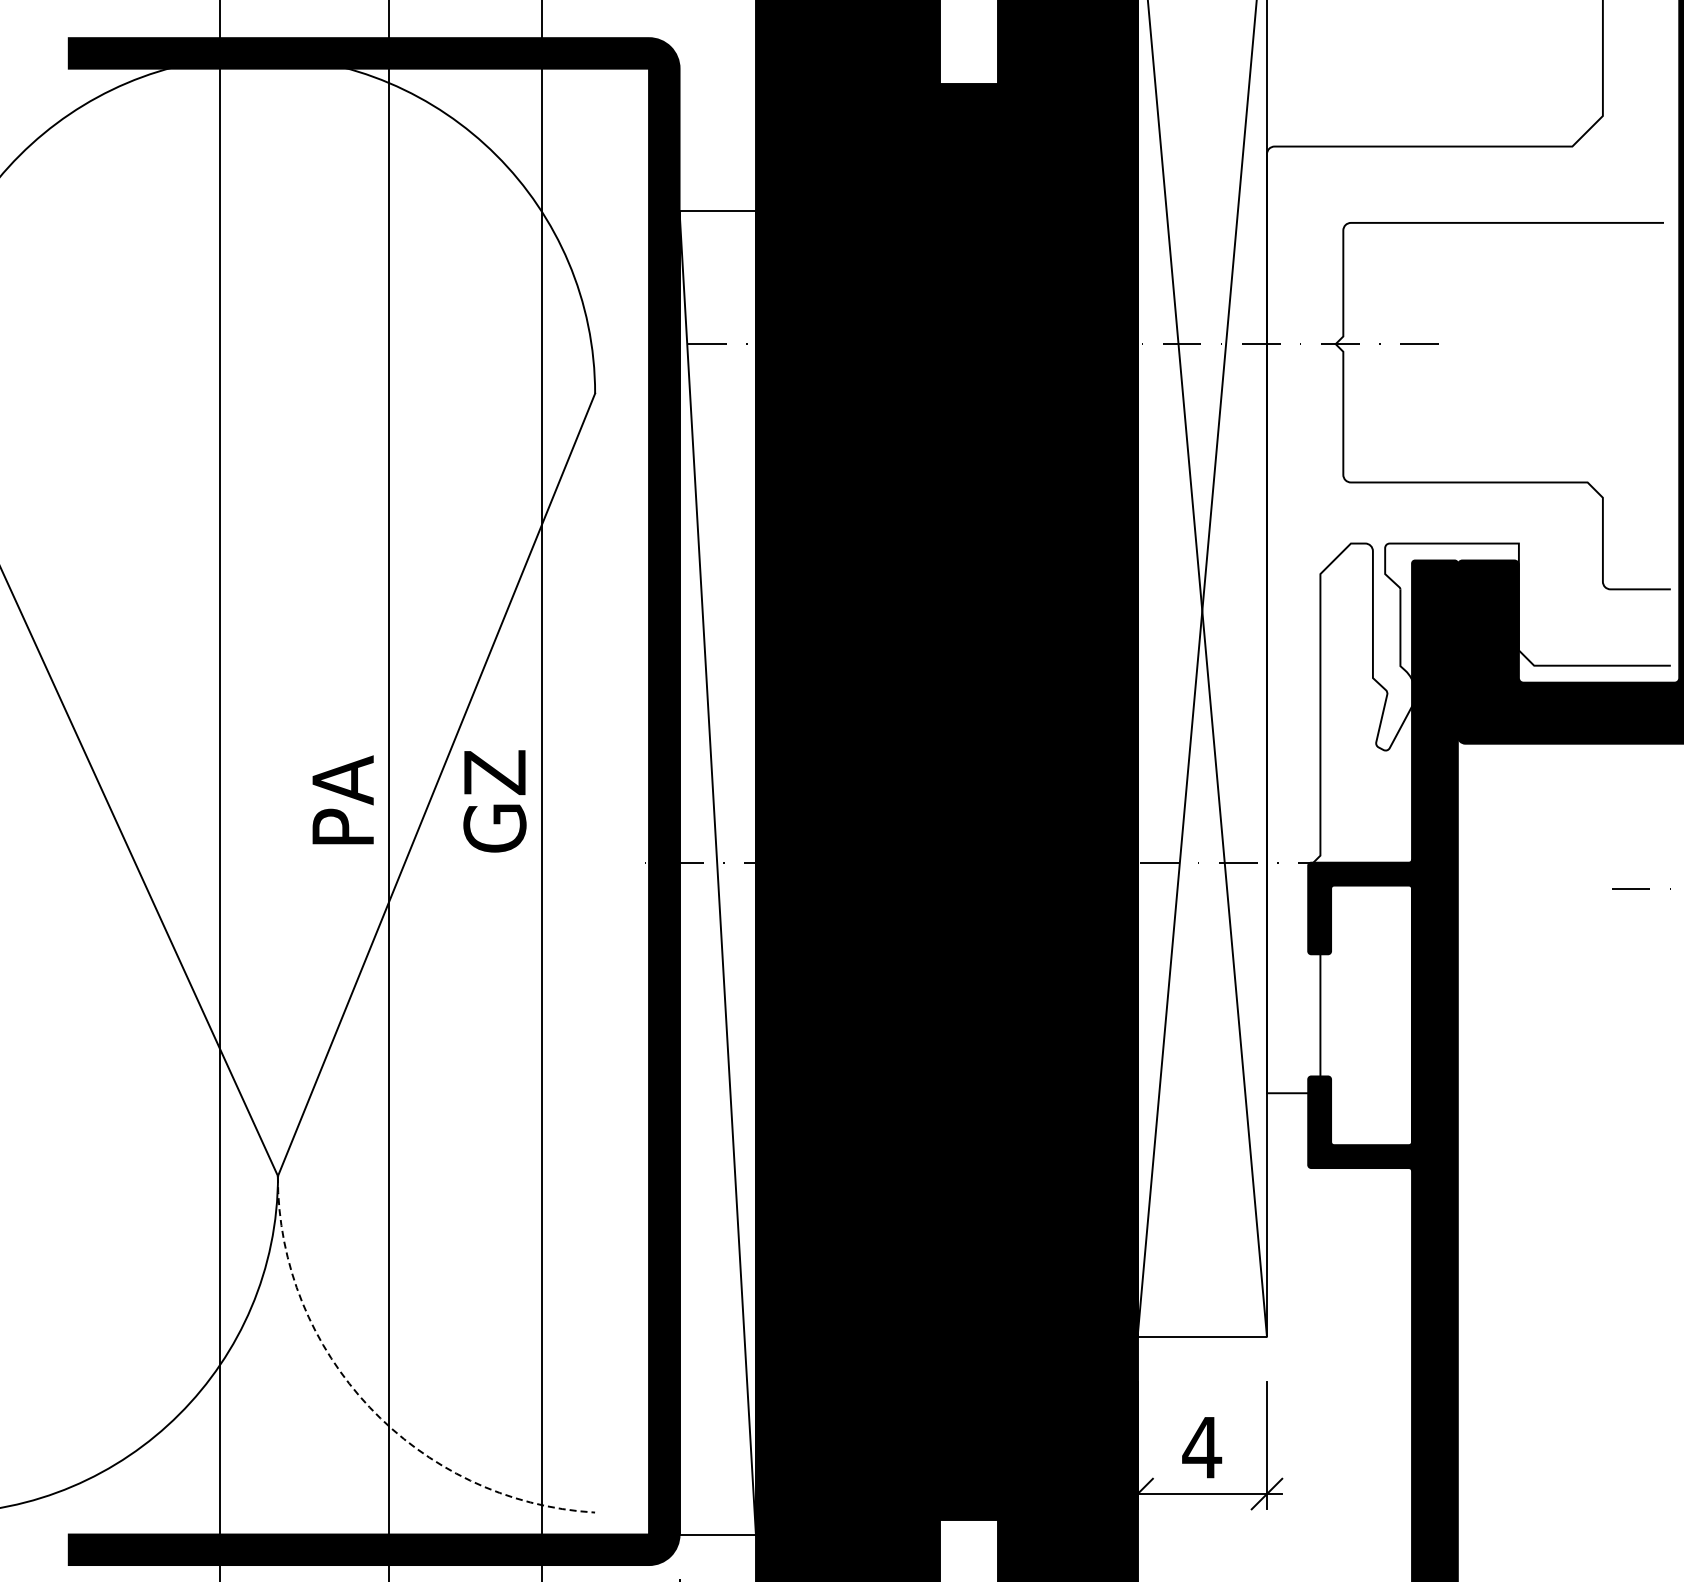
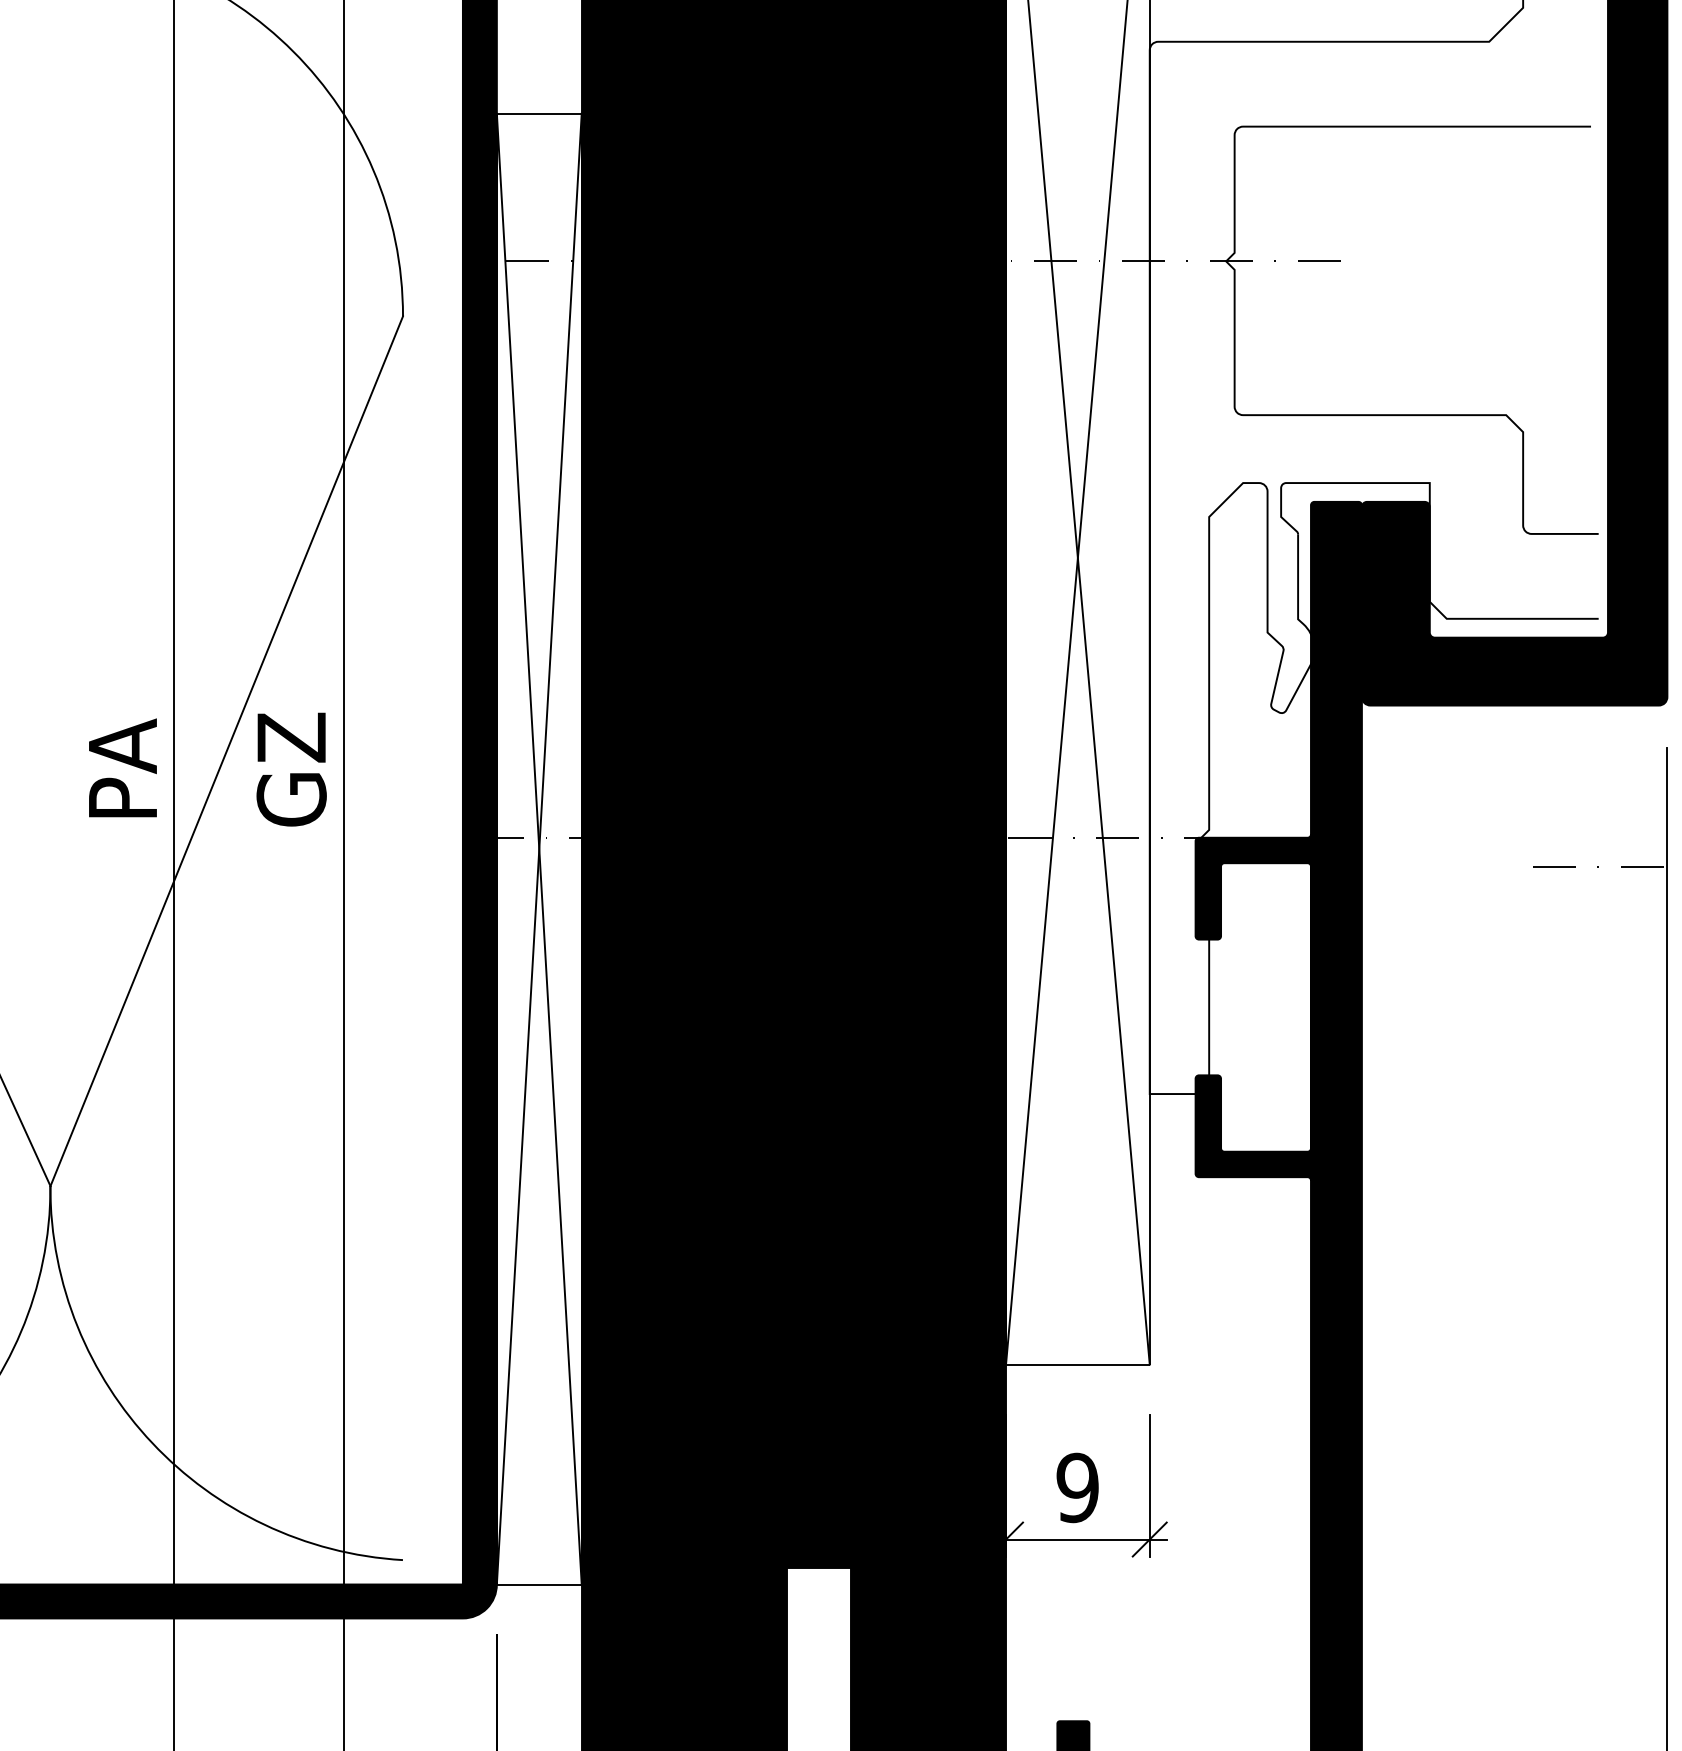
line: (717, 872) -> (539, 848), added
arc: (369, 1407) -> (152, 1443), dashed -> solid
text: (1202, 1447) -> (1078, 1487), 4 -> 9

